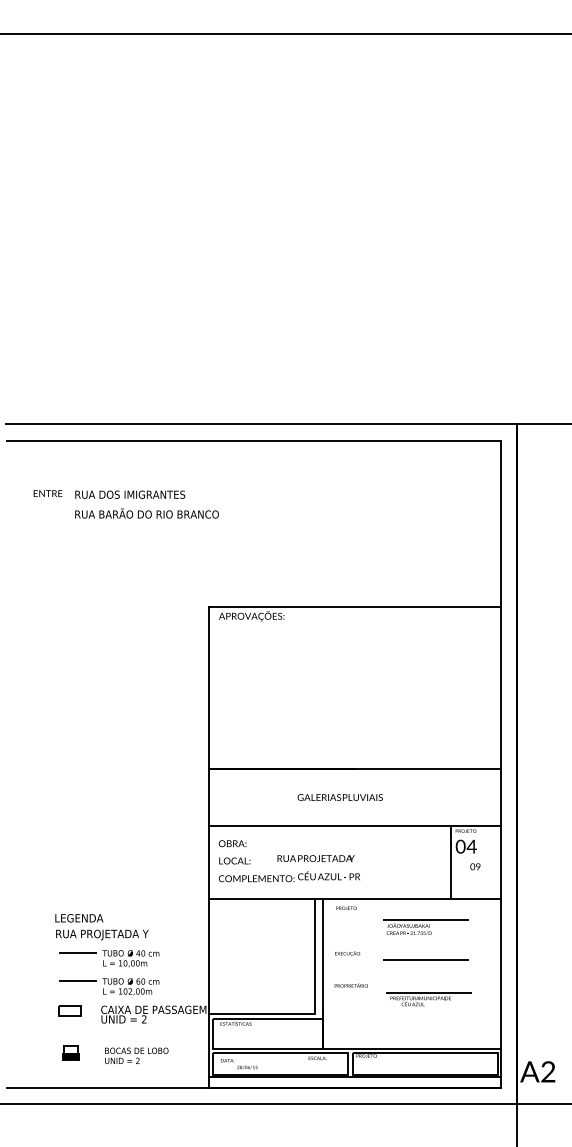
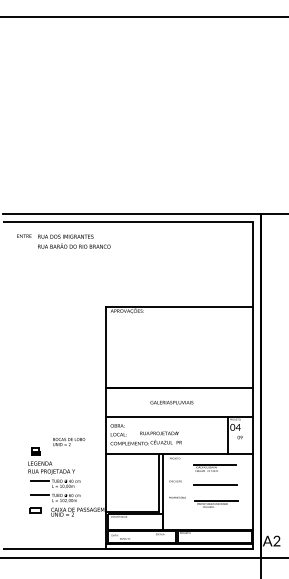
text: (125, 504) -> (63, 241), moved
part: (70, 1052) -> (35, 451), moved
text: (137, 1056) -> (69, 442), moved

